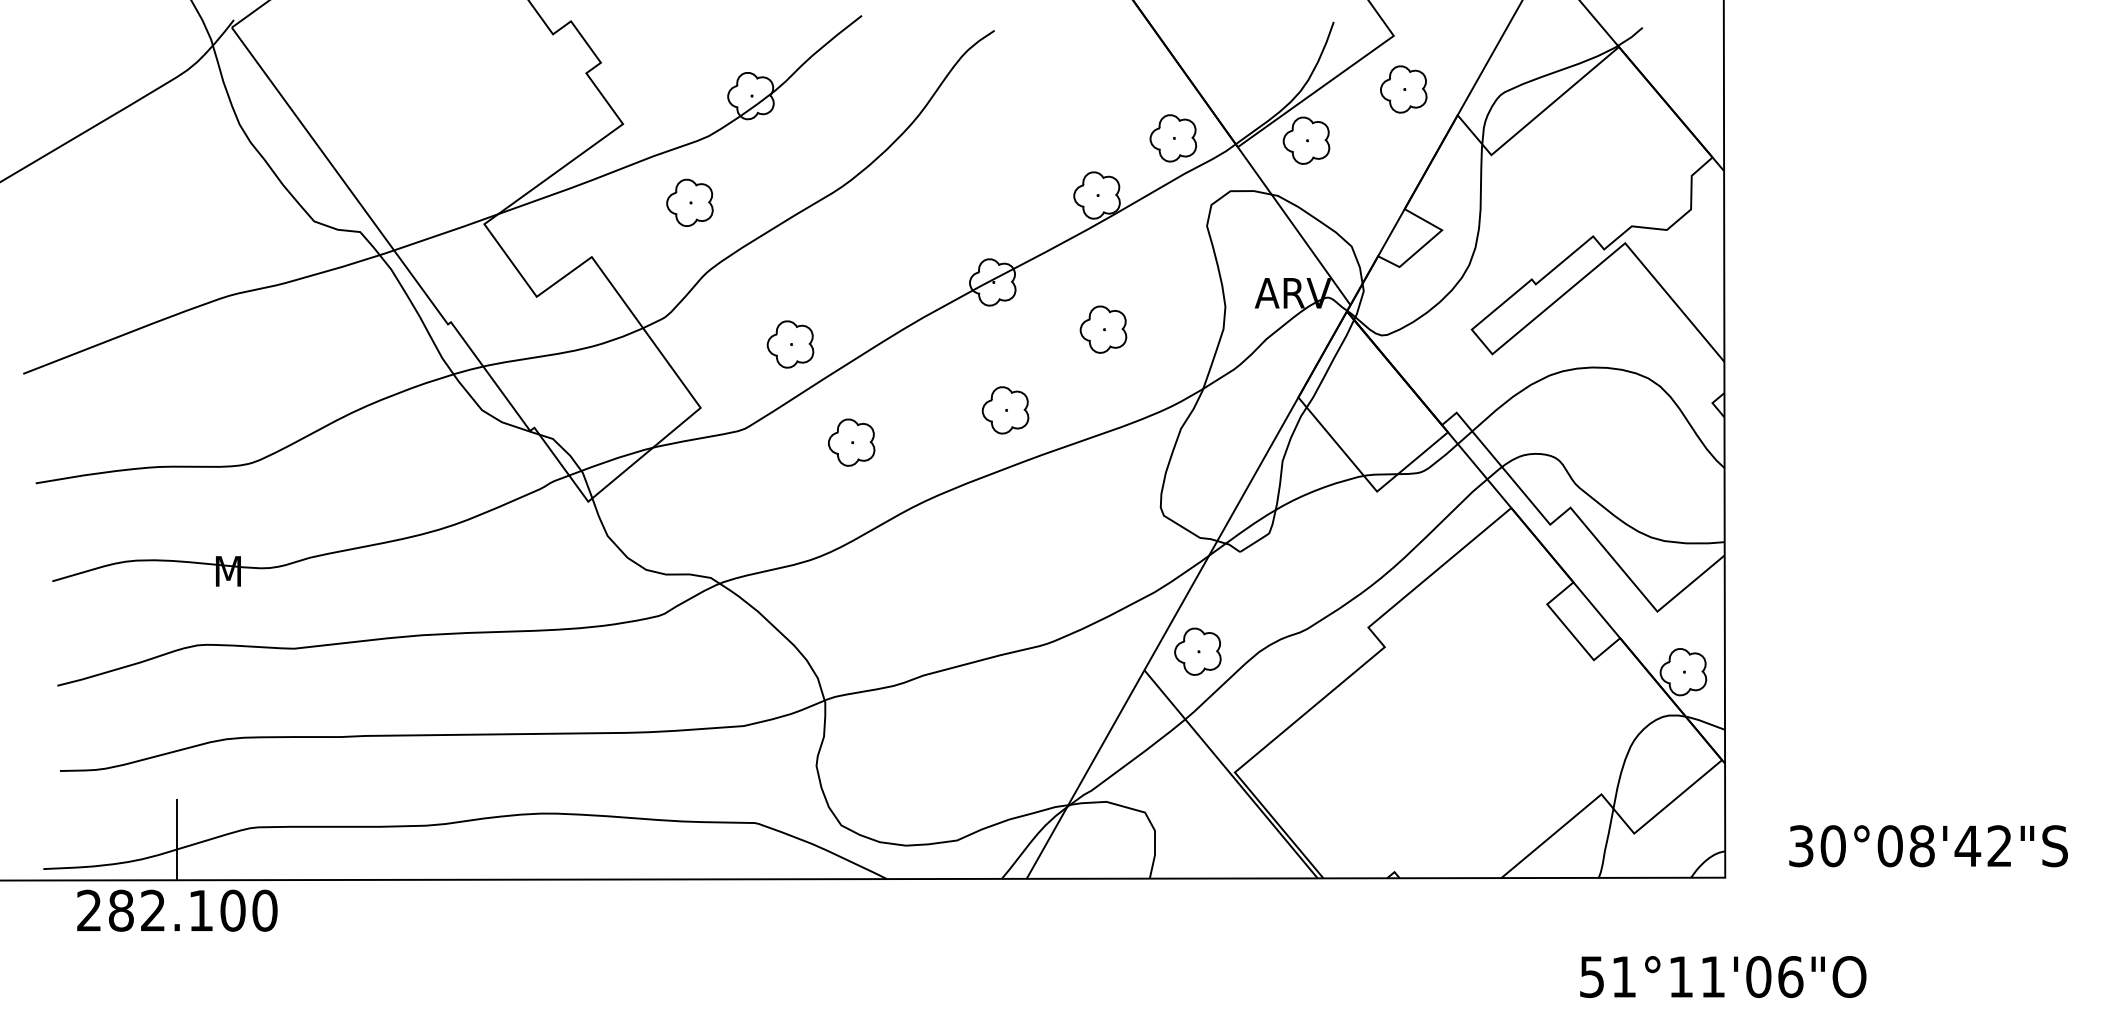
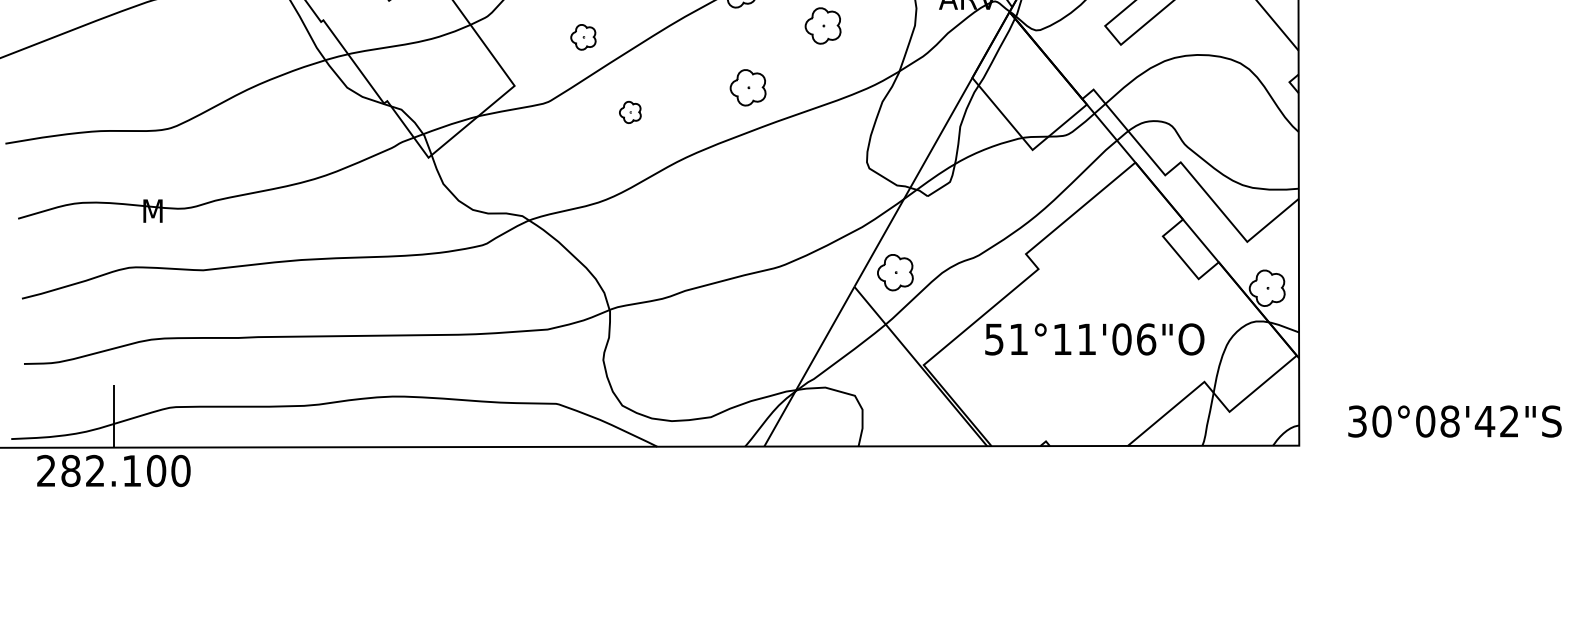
part: (790, 344) -> (583, 37), size x0.7
part: (851, 442) -> (630, 112), size x0.6
text: (1723, 976) -> (1094, 339), moved

